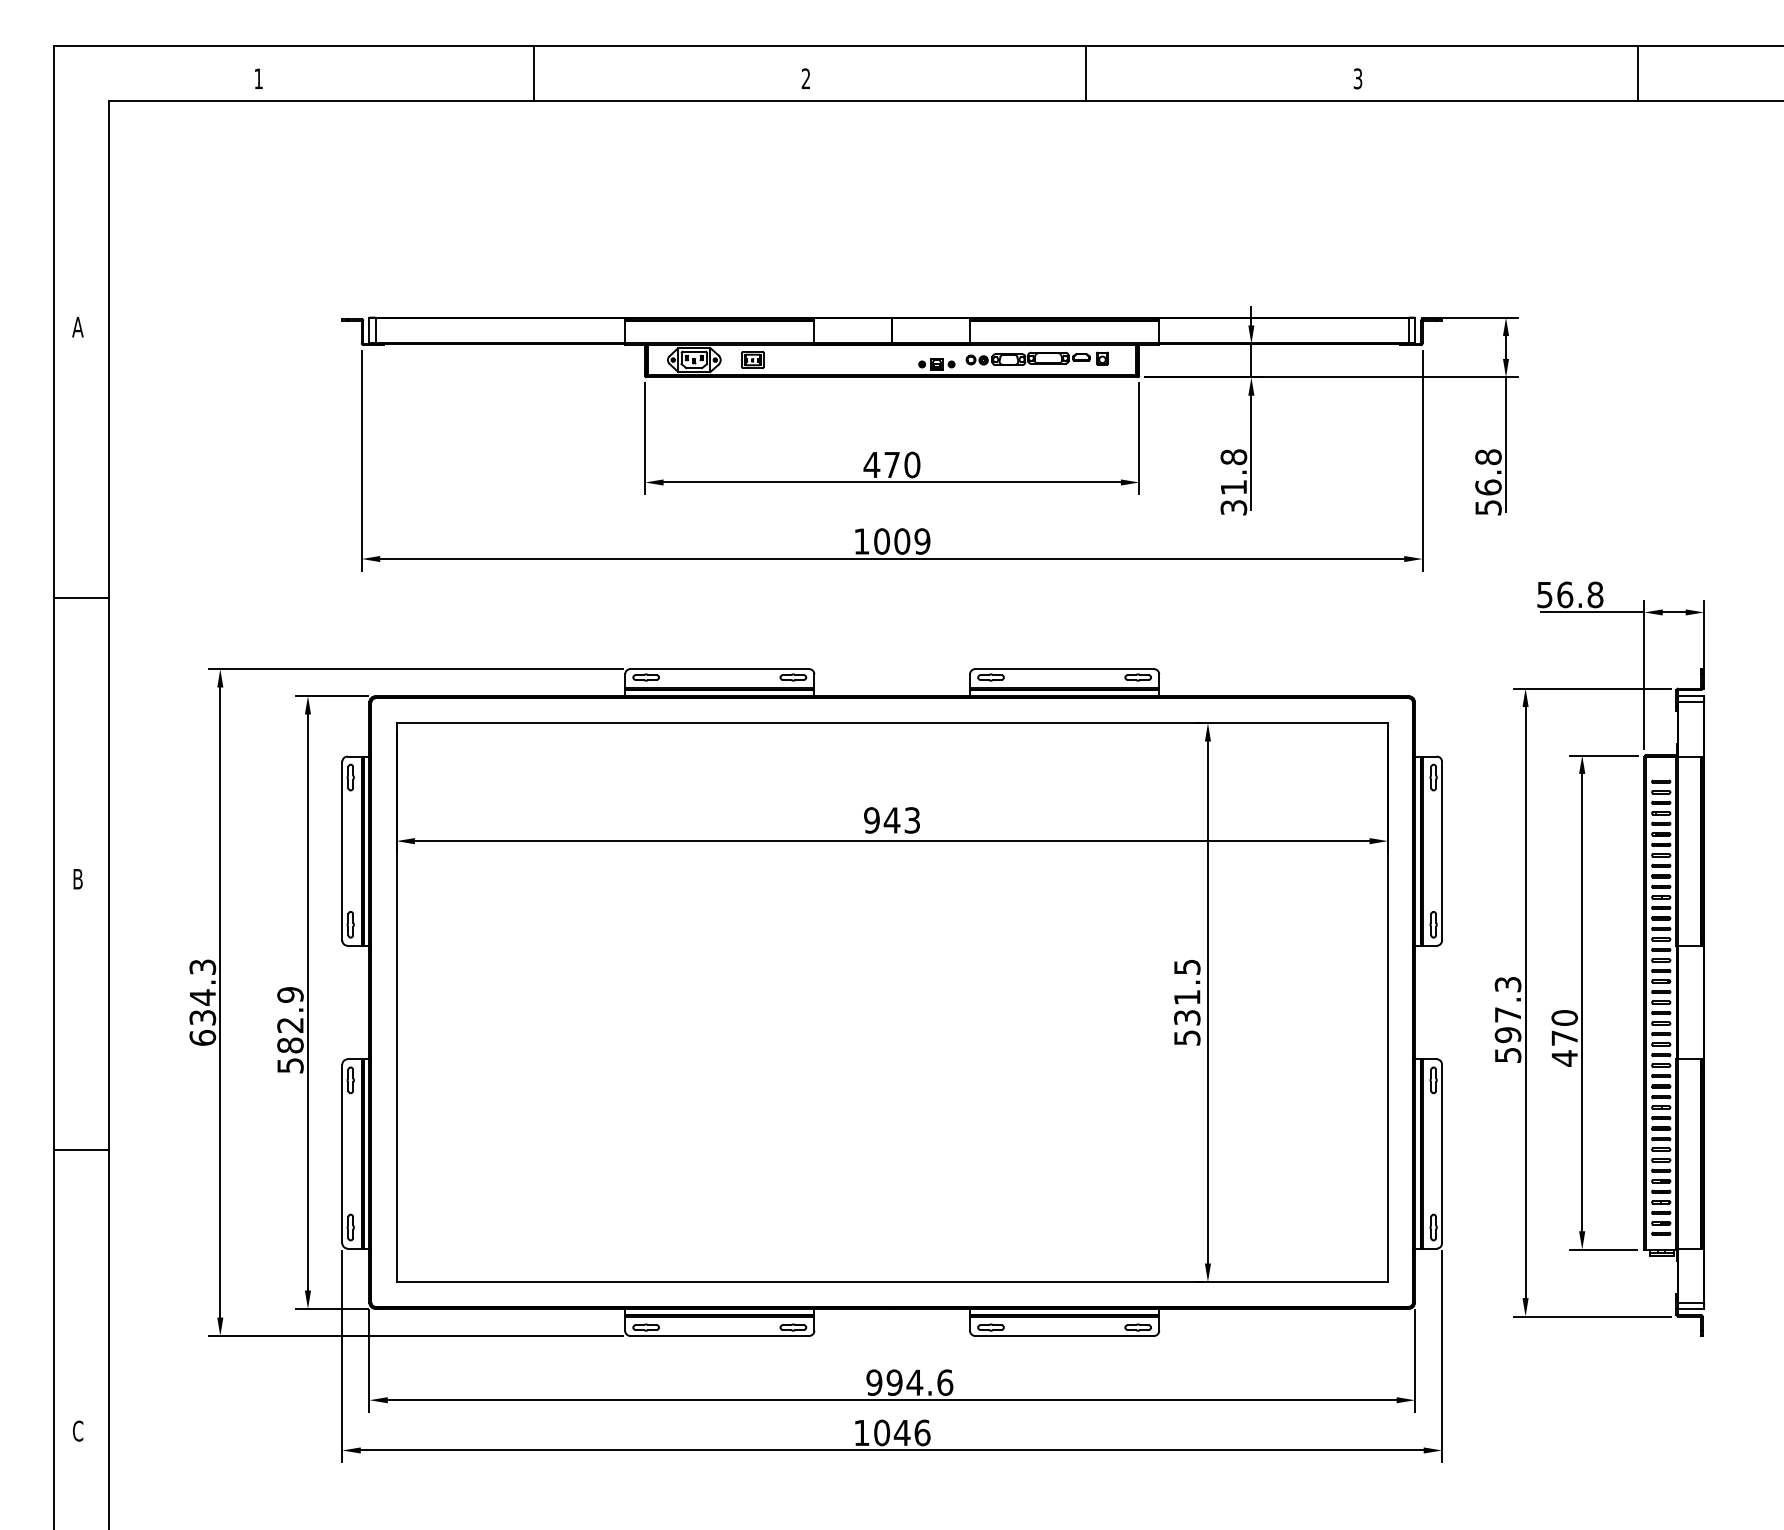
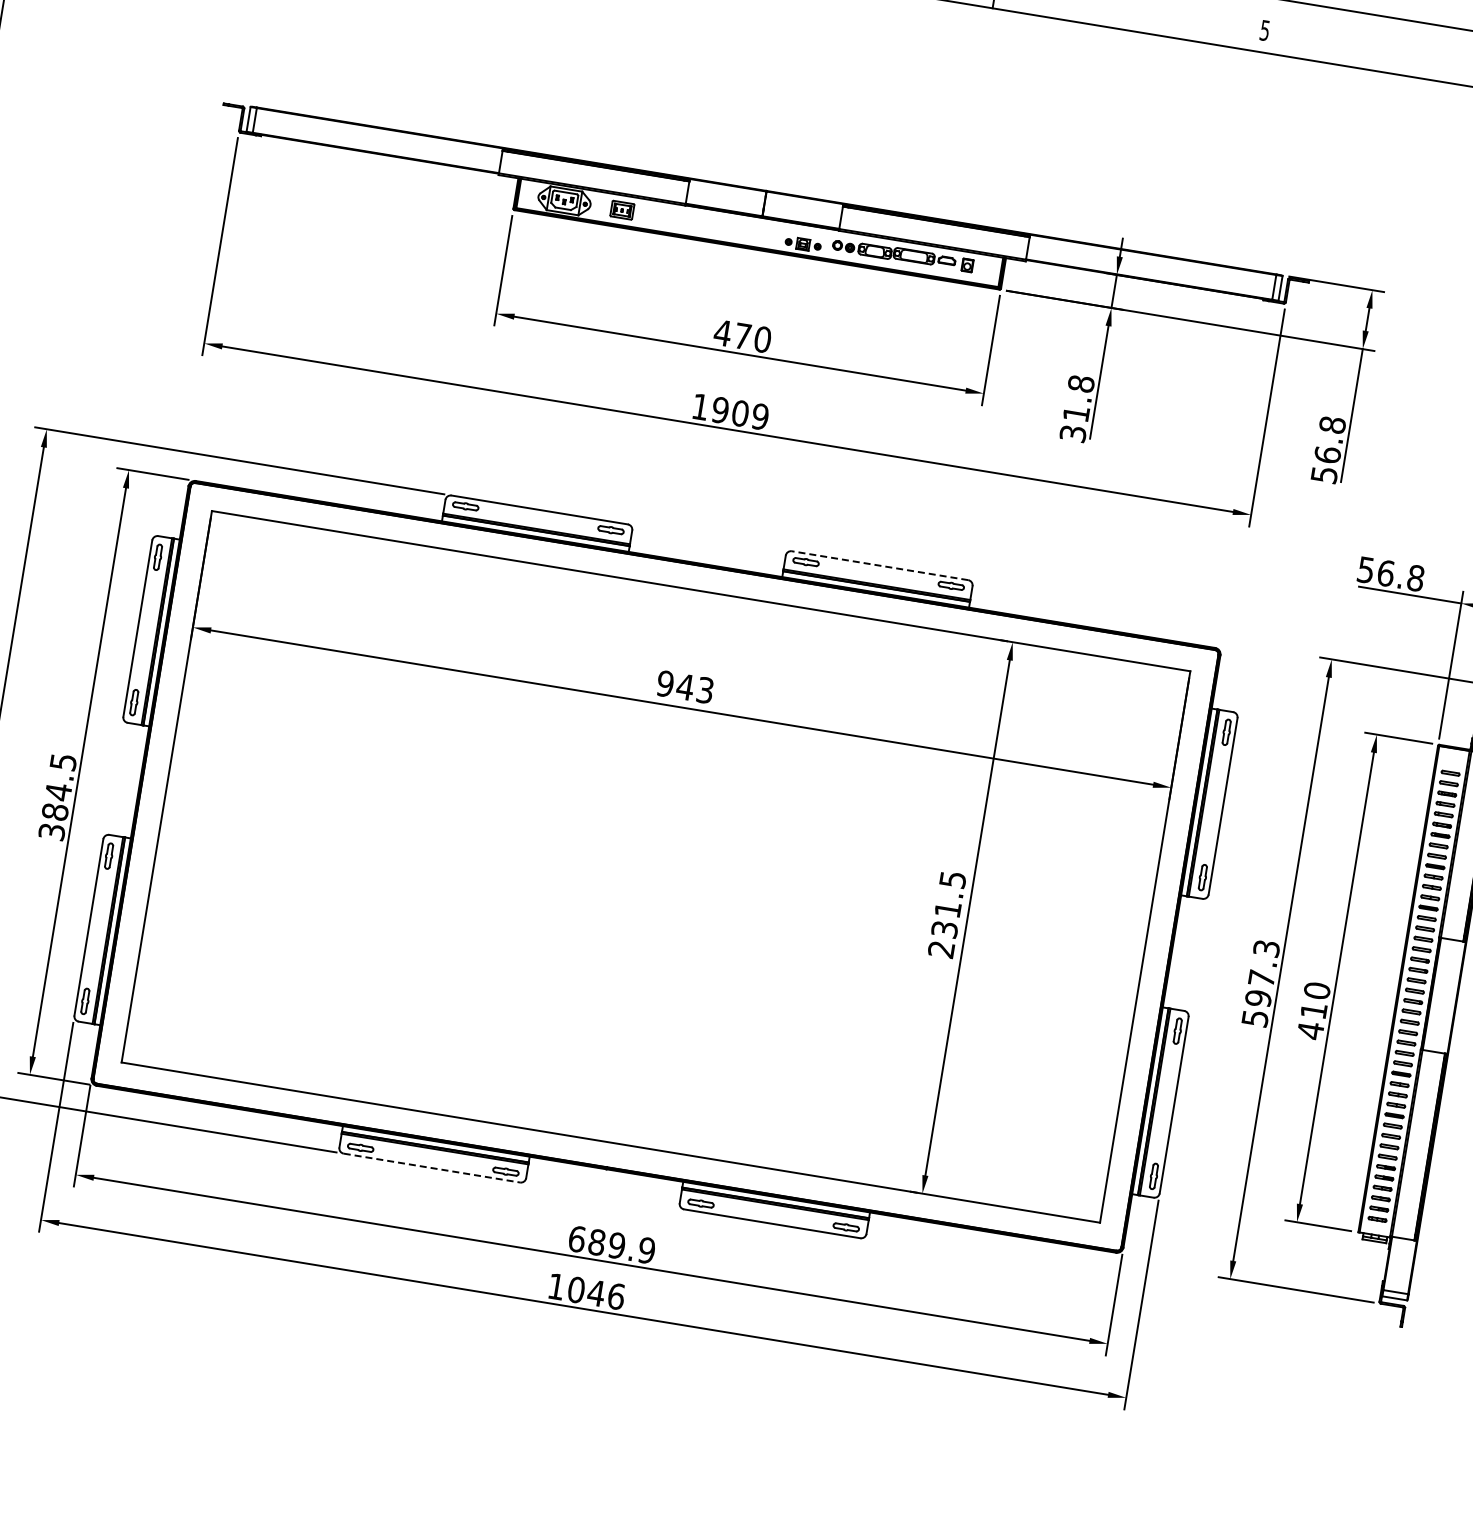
text: (1358, 78) -> (1265, 30), 3 -> 5
text: (882, 541) -> (720, 410), 1009 -> 1909
line: (1064, 669) -> (879, 566), solid -> dashed
text: (290, 1029) -> (57, 796), 582.9 -> 384.5
text: (1187, 1037) -> (941, 949), 531.5 -> 231.5
text: (1564, 1037) -> (1313, 1010), 470 -> 410
line: (720, 1336) -> (432, 1168), solid -> dashed
text: (909, 1382) -> (611, 1244), 994.6 -> 689.9

